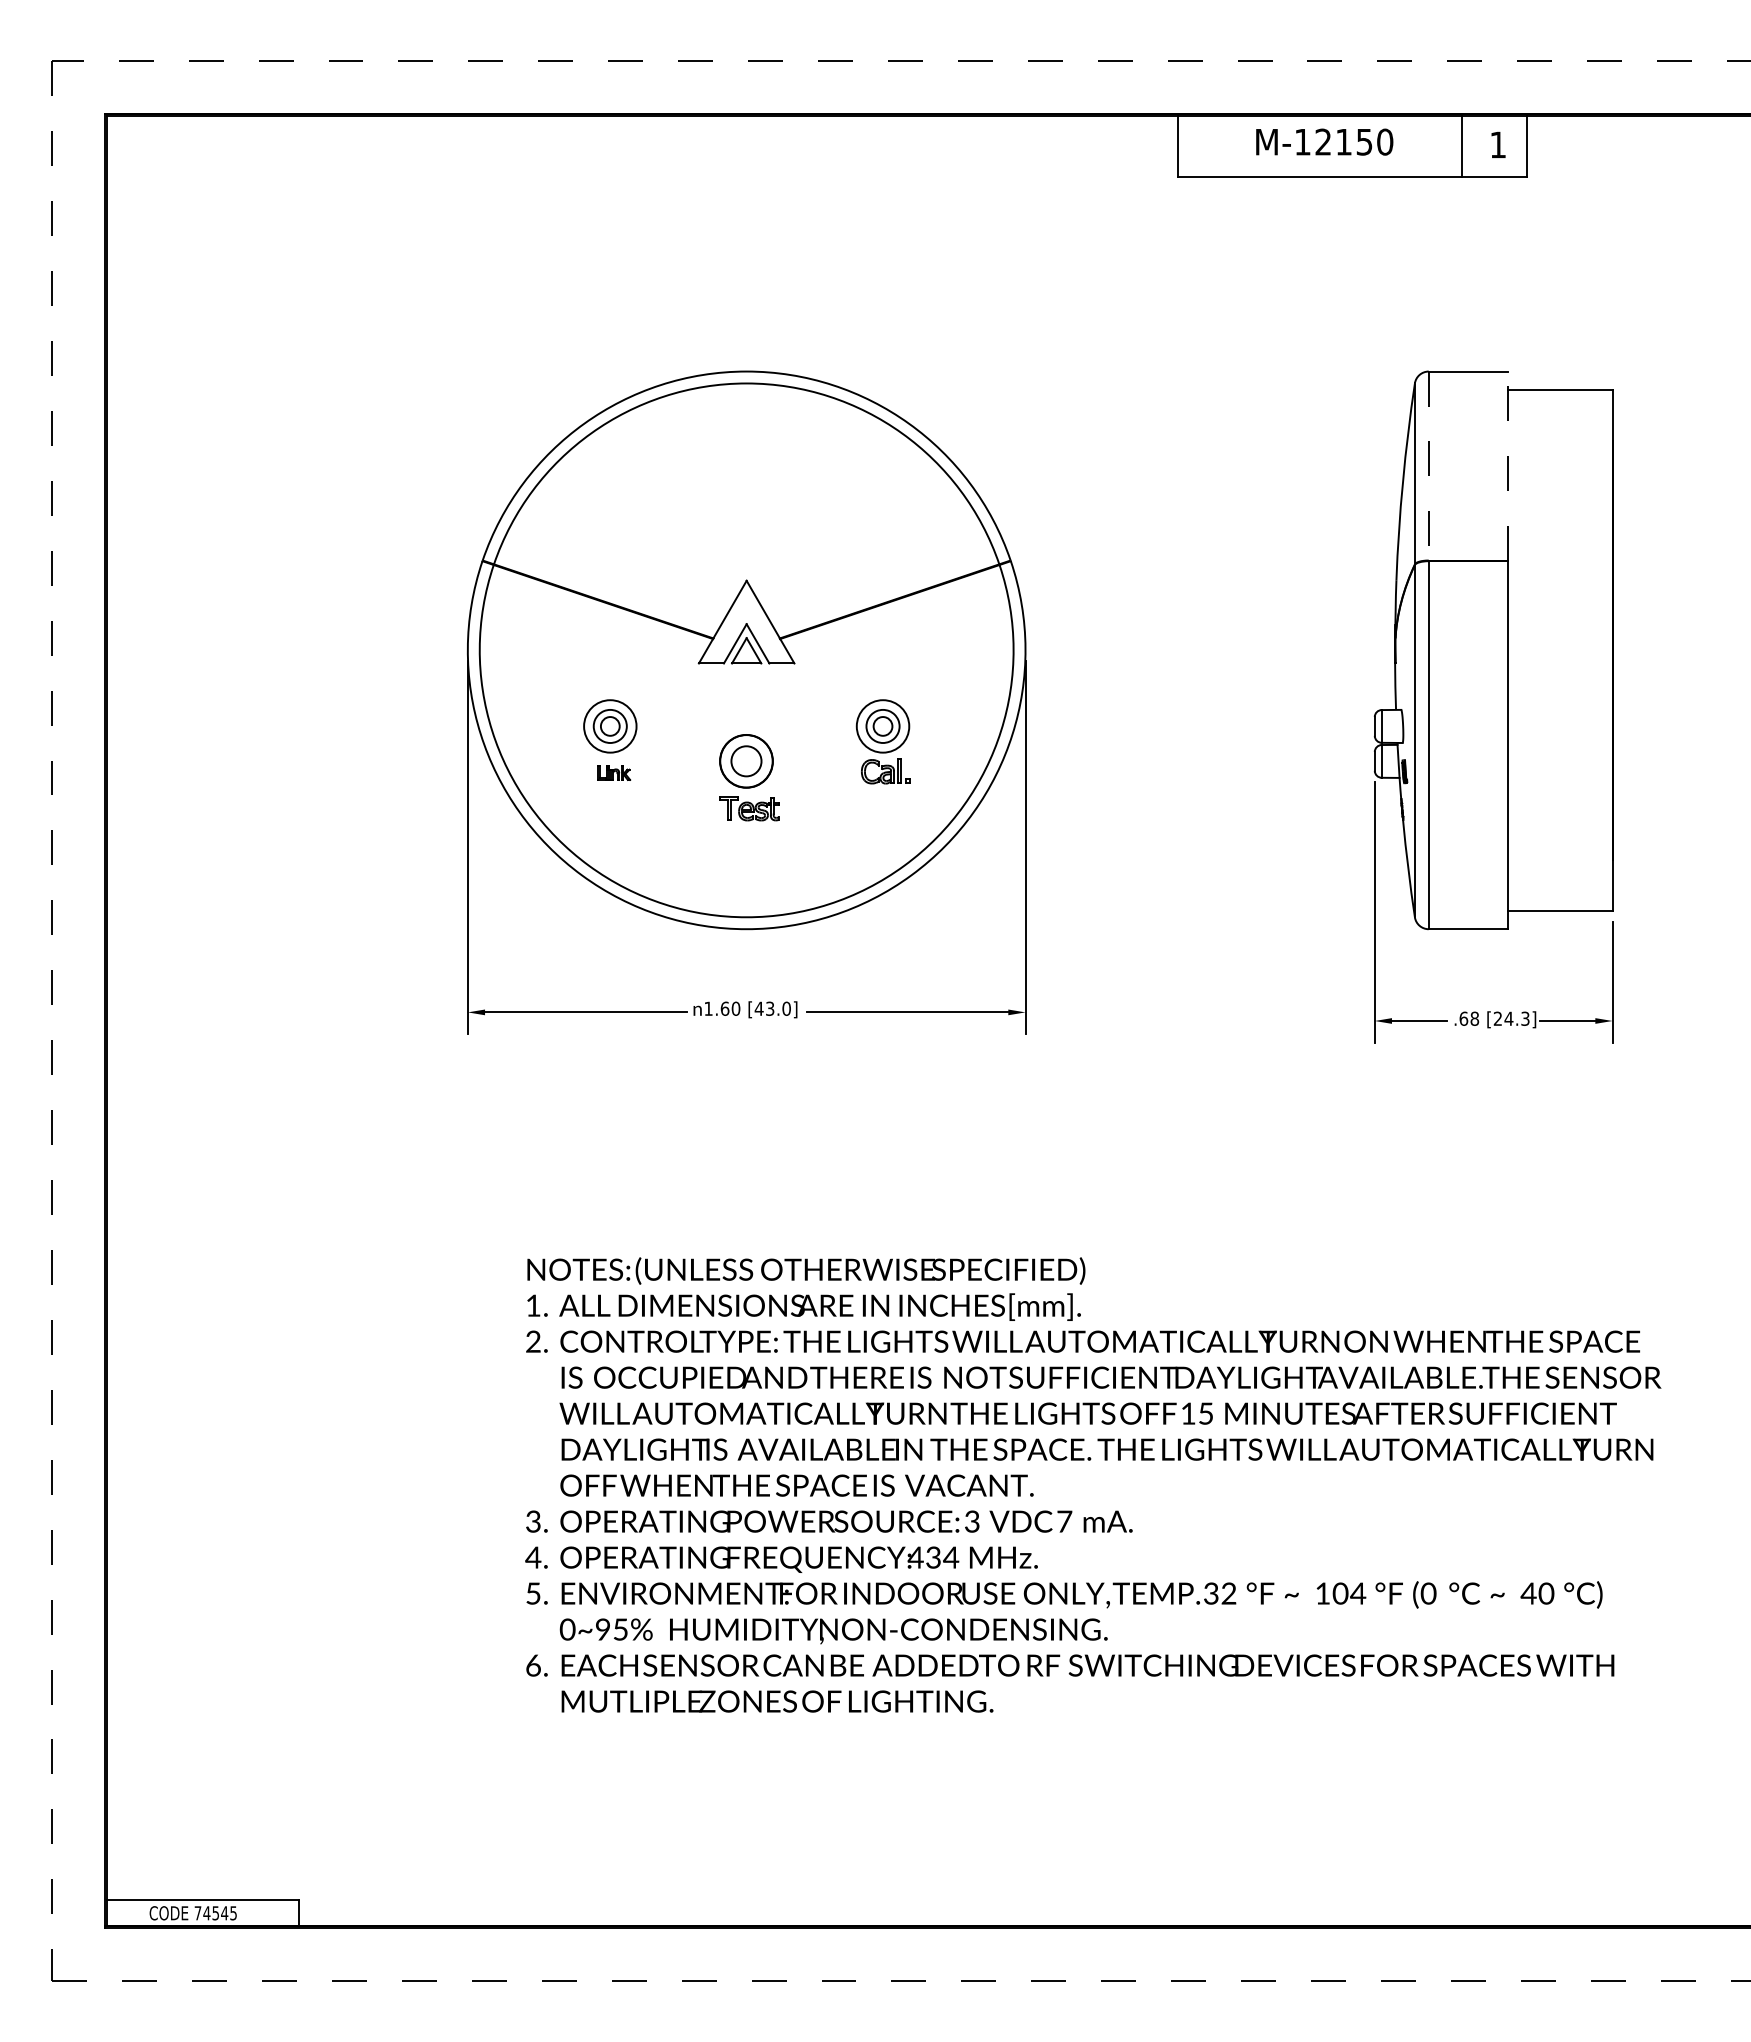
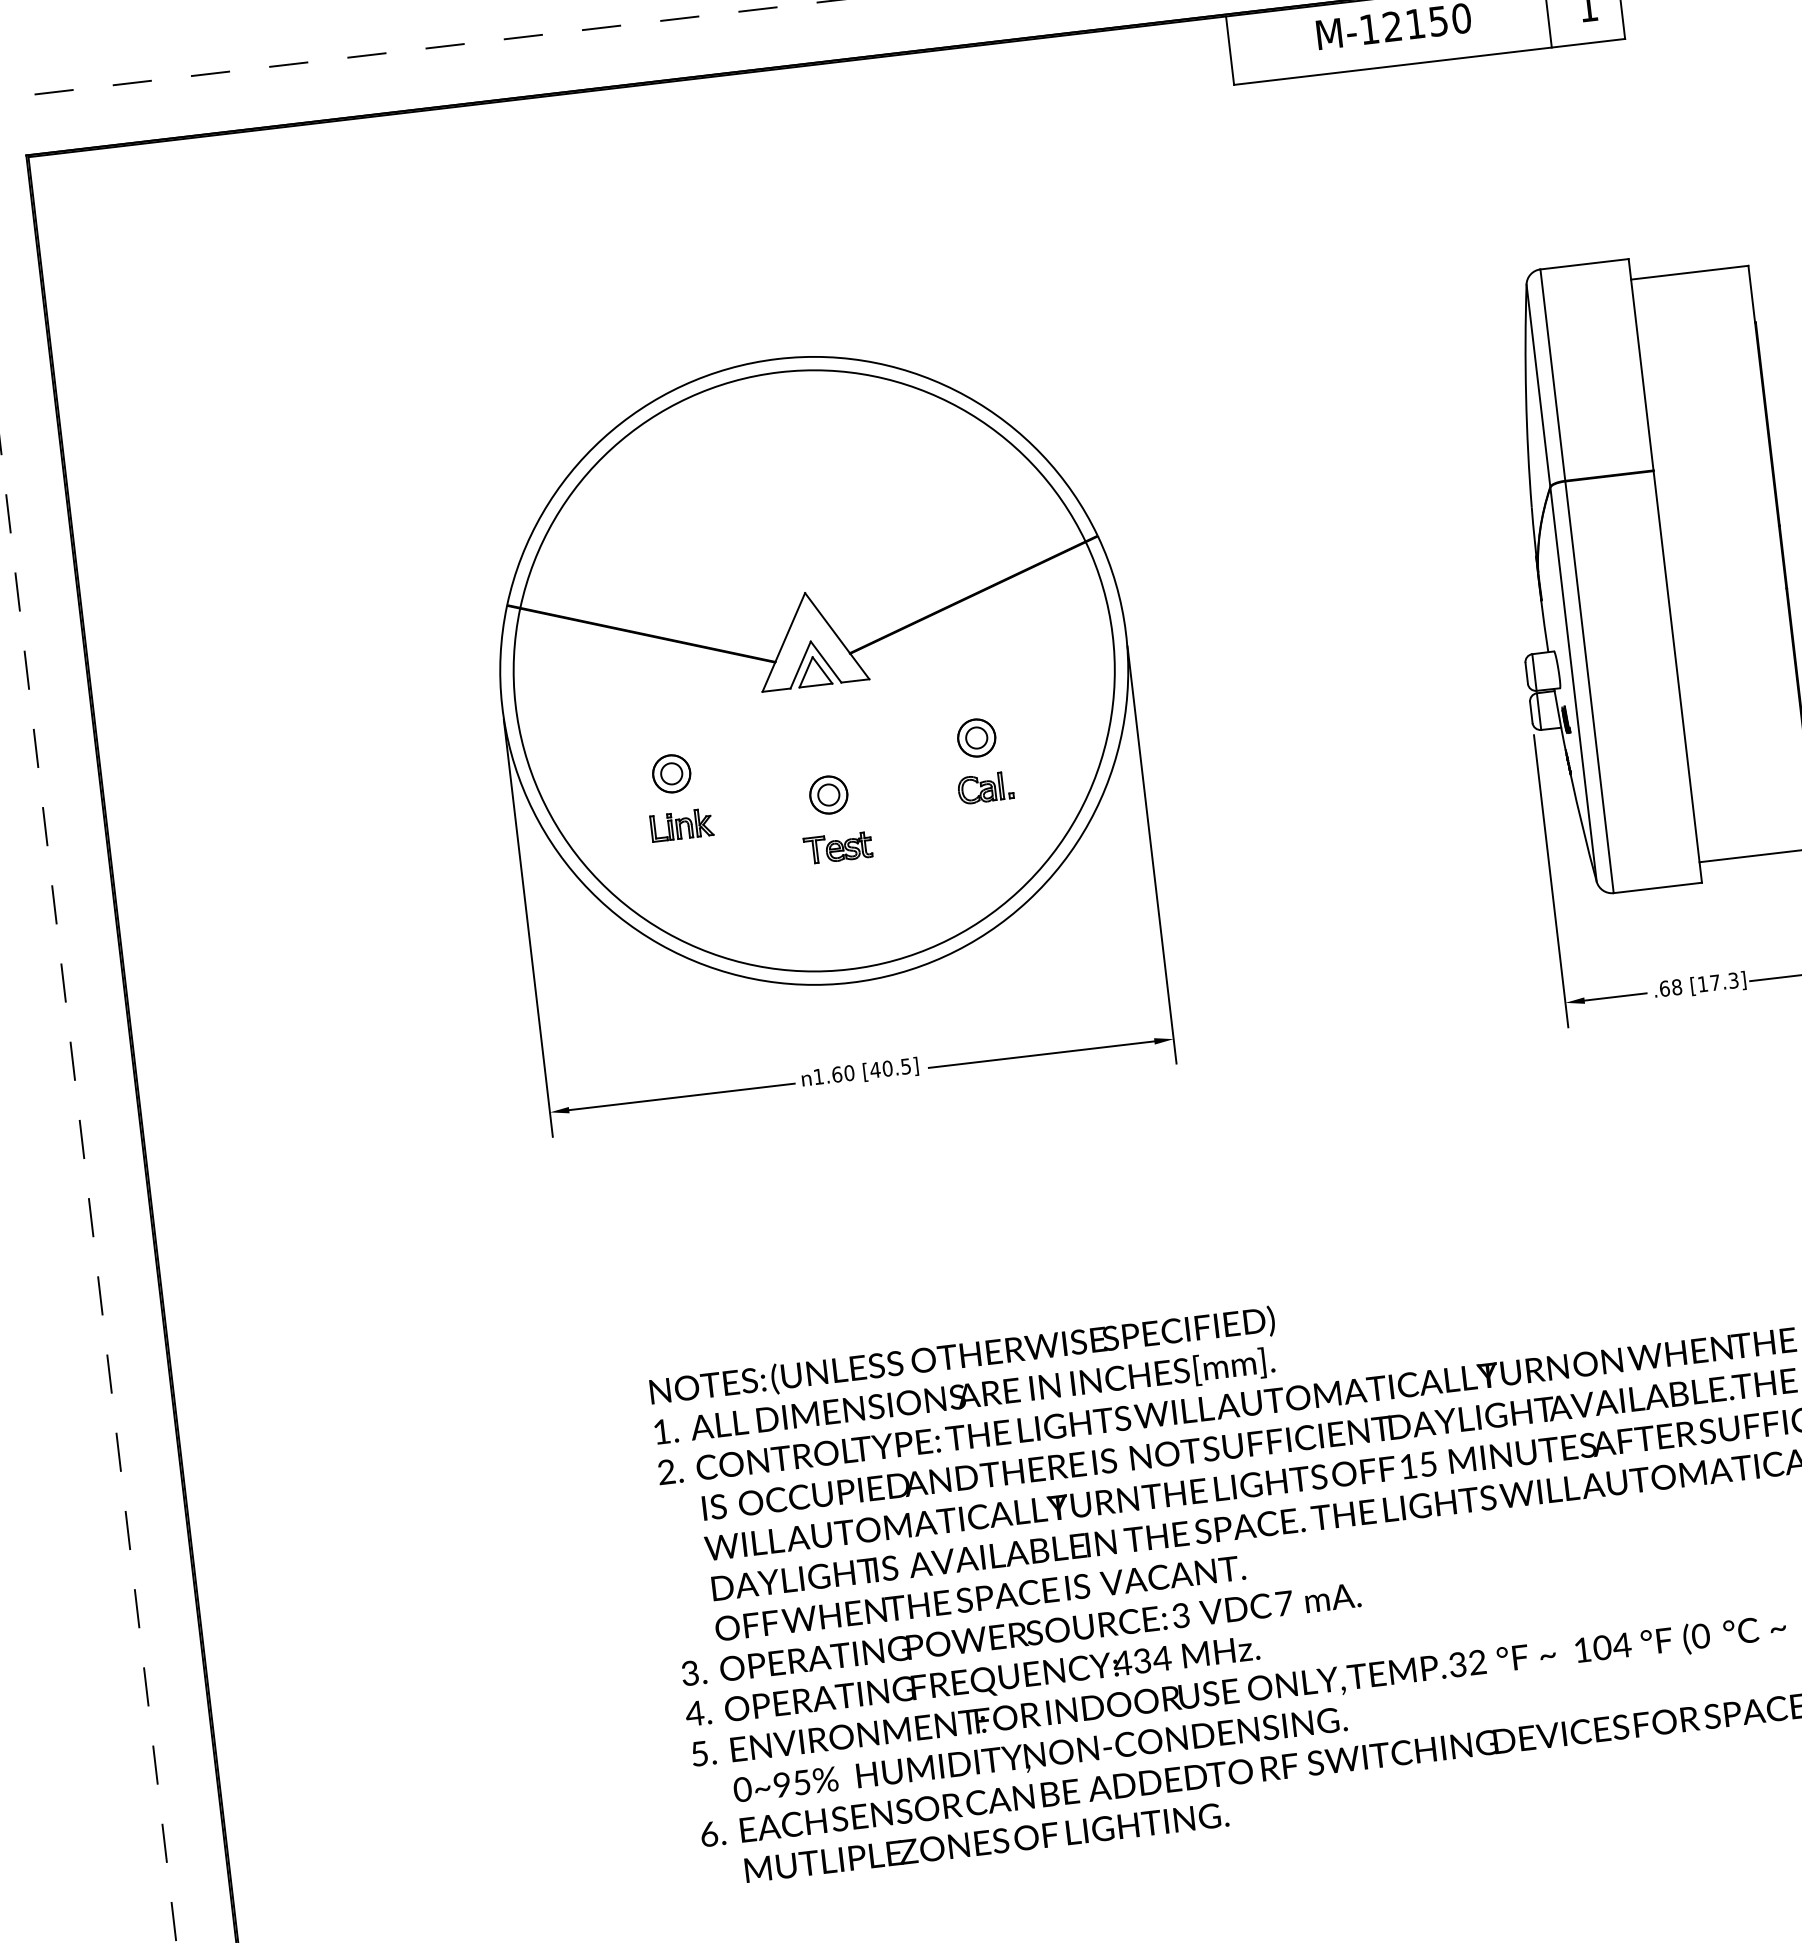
line: (1507, 465) -> (1640, 364), dashed -> solid
line: (1428, 466) -> (1552, 375), dashed -> solid
circle: (609, 726) -> (670, 774), size x0.62
circle: (882, 726) -> (976, 738), size x0.62
part: (746, 761) -> (828, 795), size x0.62
part: (613, 772) -> (681, 824), size x1.67
text: (778, 1008) -> (896, 1067), [43.0] -> [40.5]
text: (1503, 1018) -> (1709, 983), [24.3] -> [17.3]

